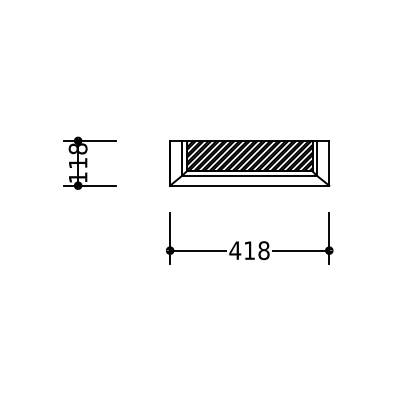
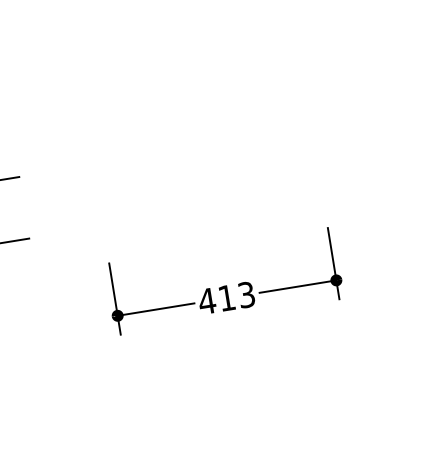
part: (249, 163) -> (207, 178), removed
text: (263, 250) -> (245, 294), 418 -> 413

